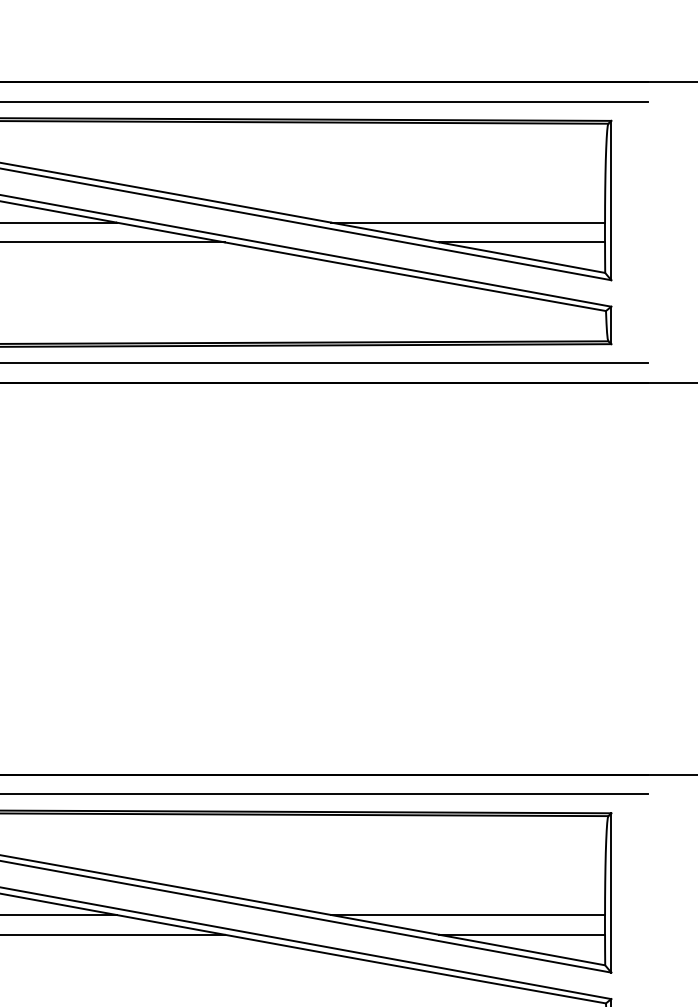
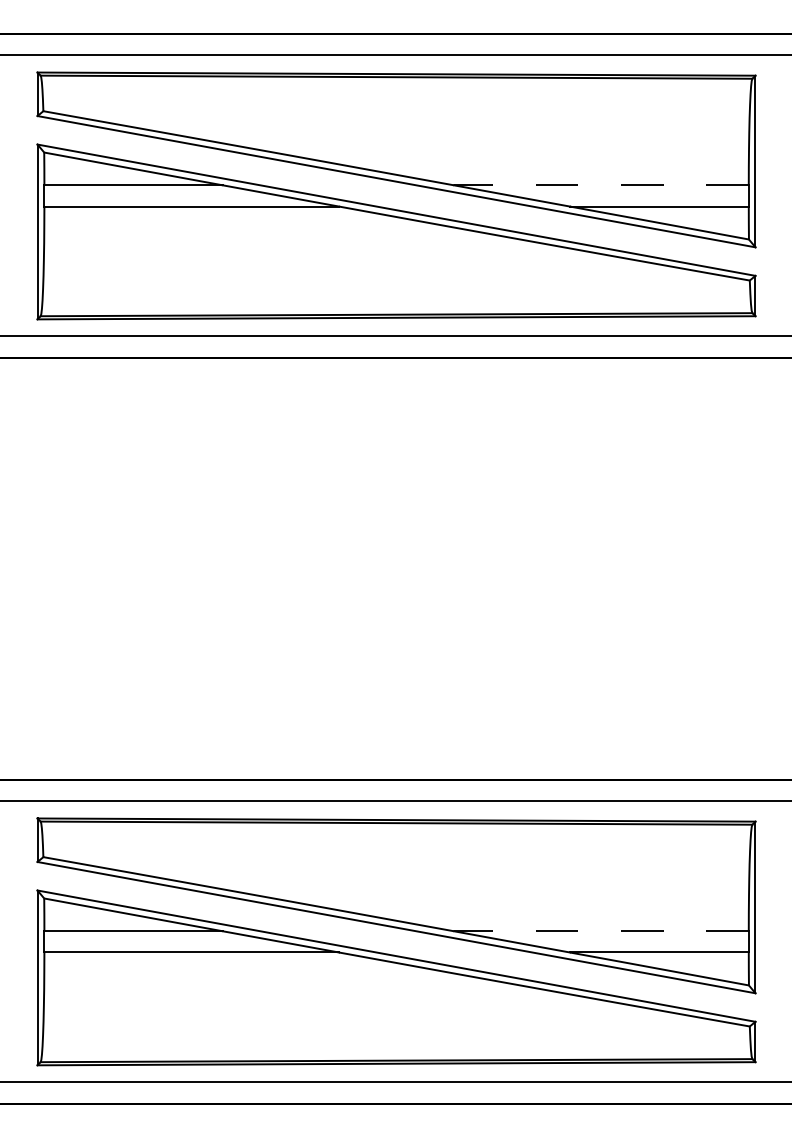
line: (467, 222) -> (600, 185), solid -> dashed
line: (467, 915) -> (600, 931), solid -> dashed

